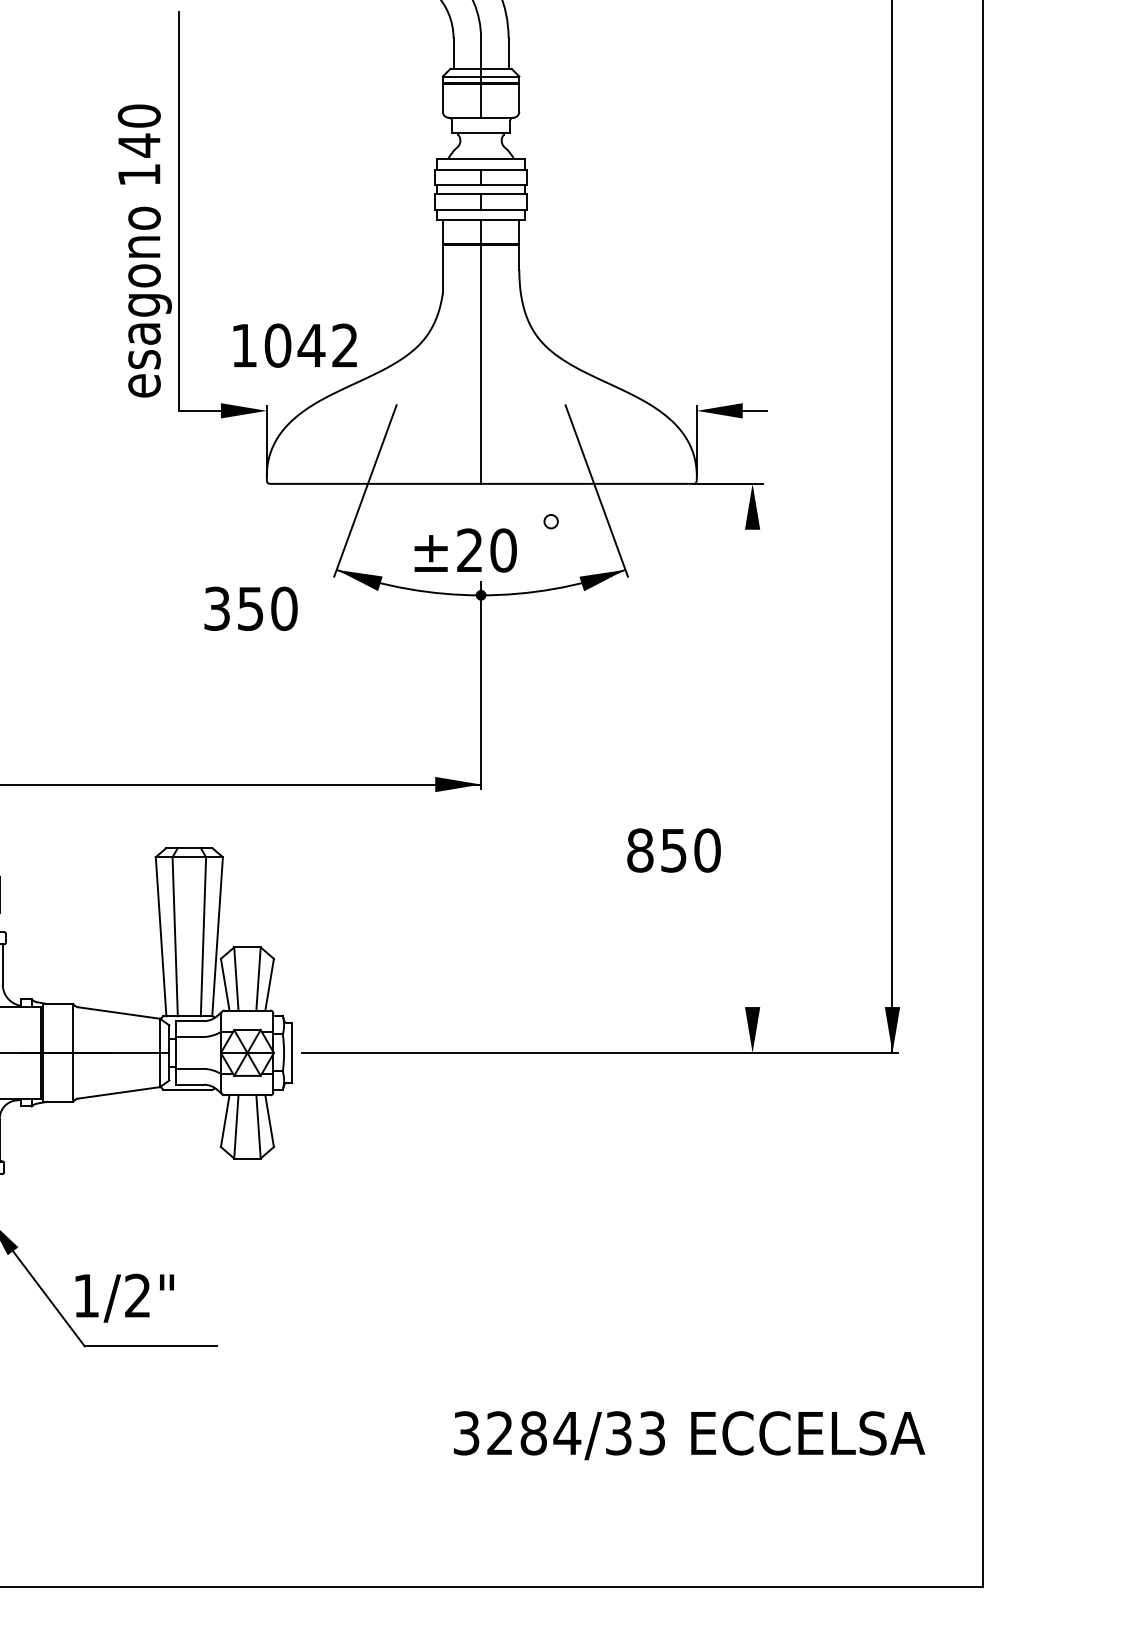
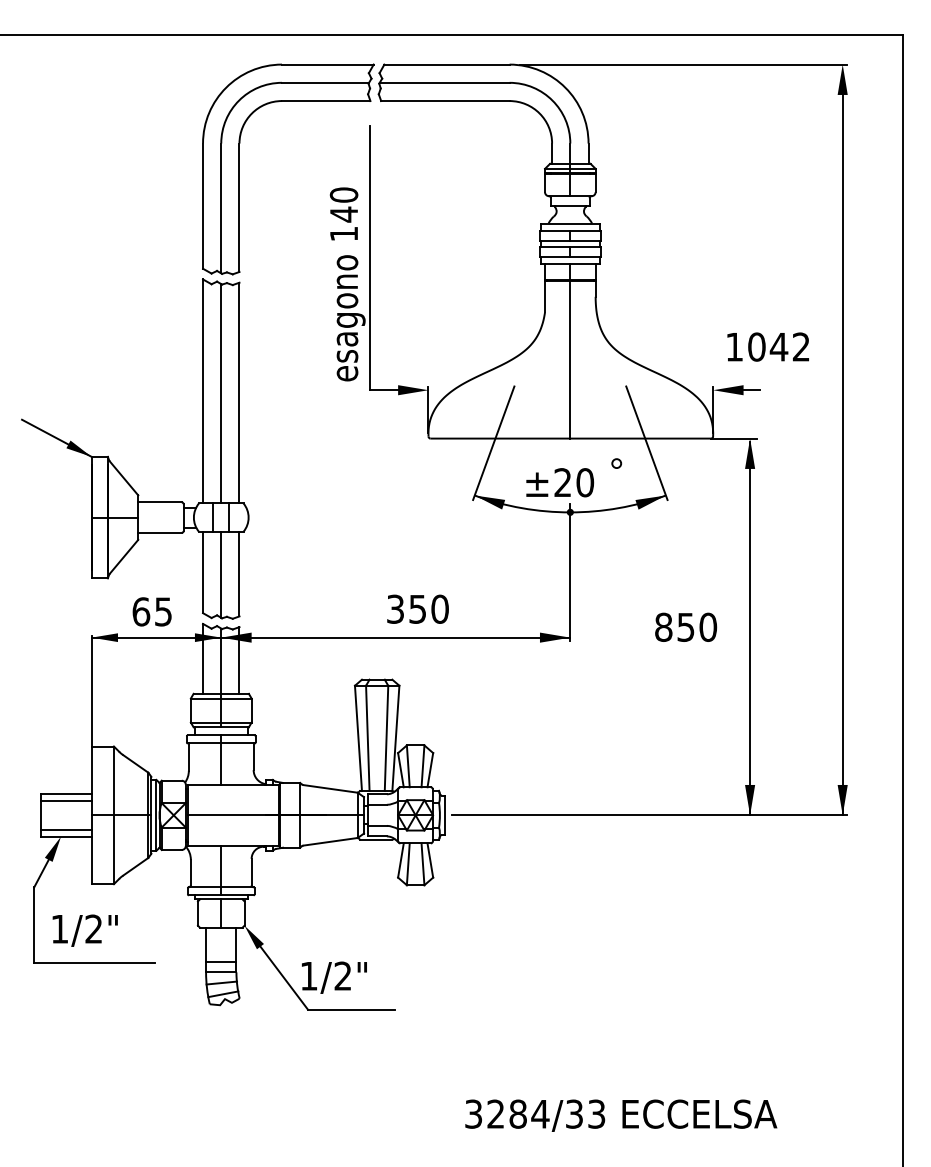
text: (294, 344) -> (767, 346), moved
text: (250, 607) -> (417, 608), moved
line: (753, 770) -> (750, 628), added
text: (674, 849) -> (686, 626), moved
text: (689, 1435) -> (621, 1115), moved

